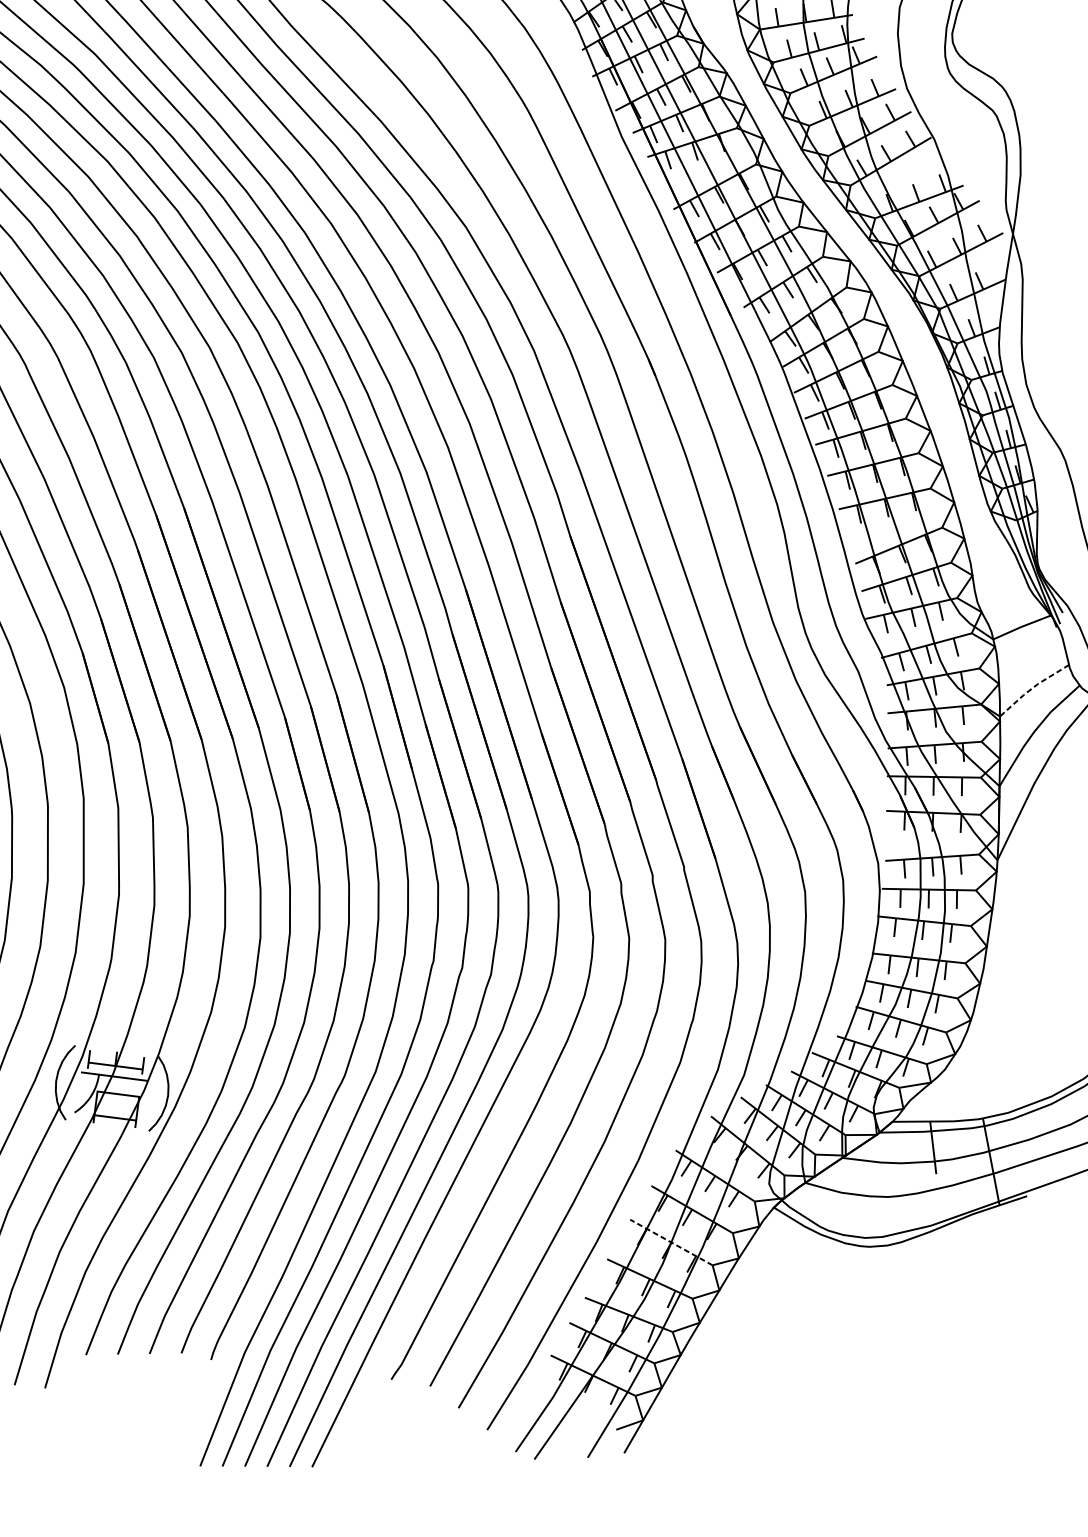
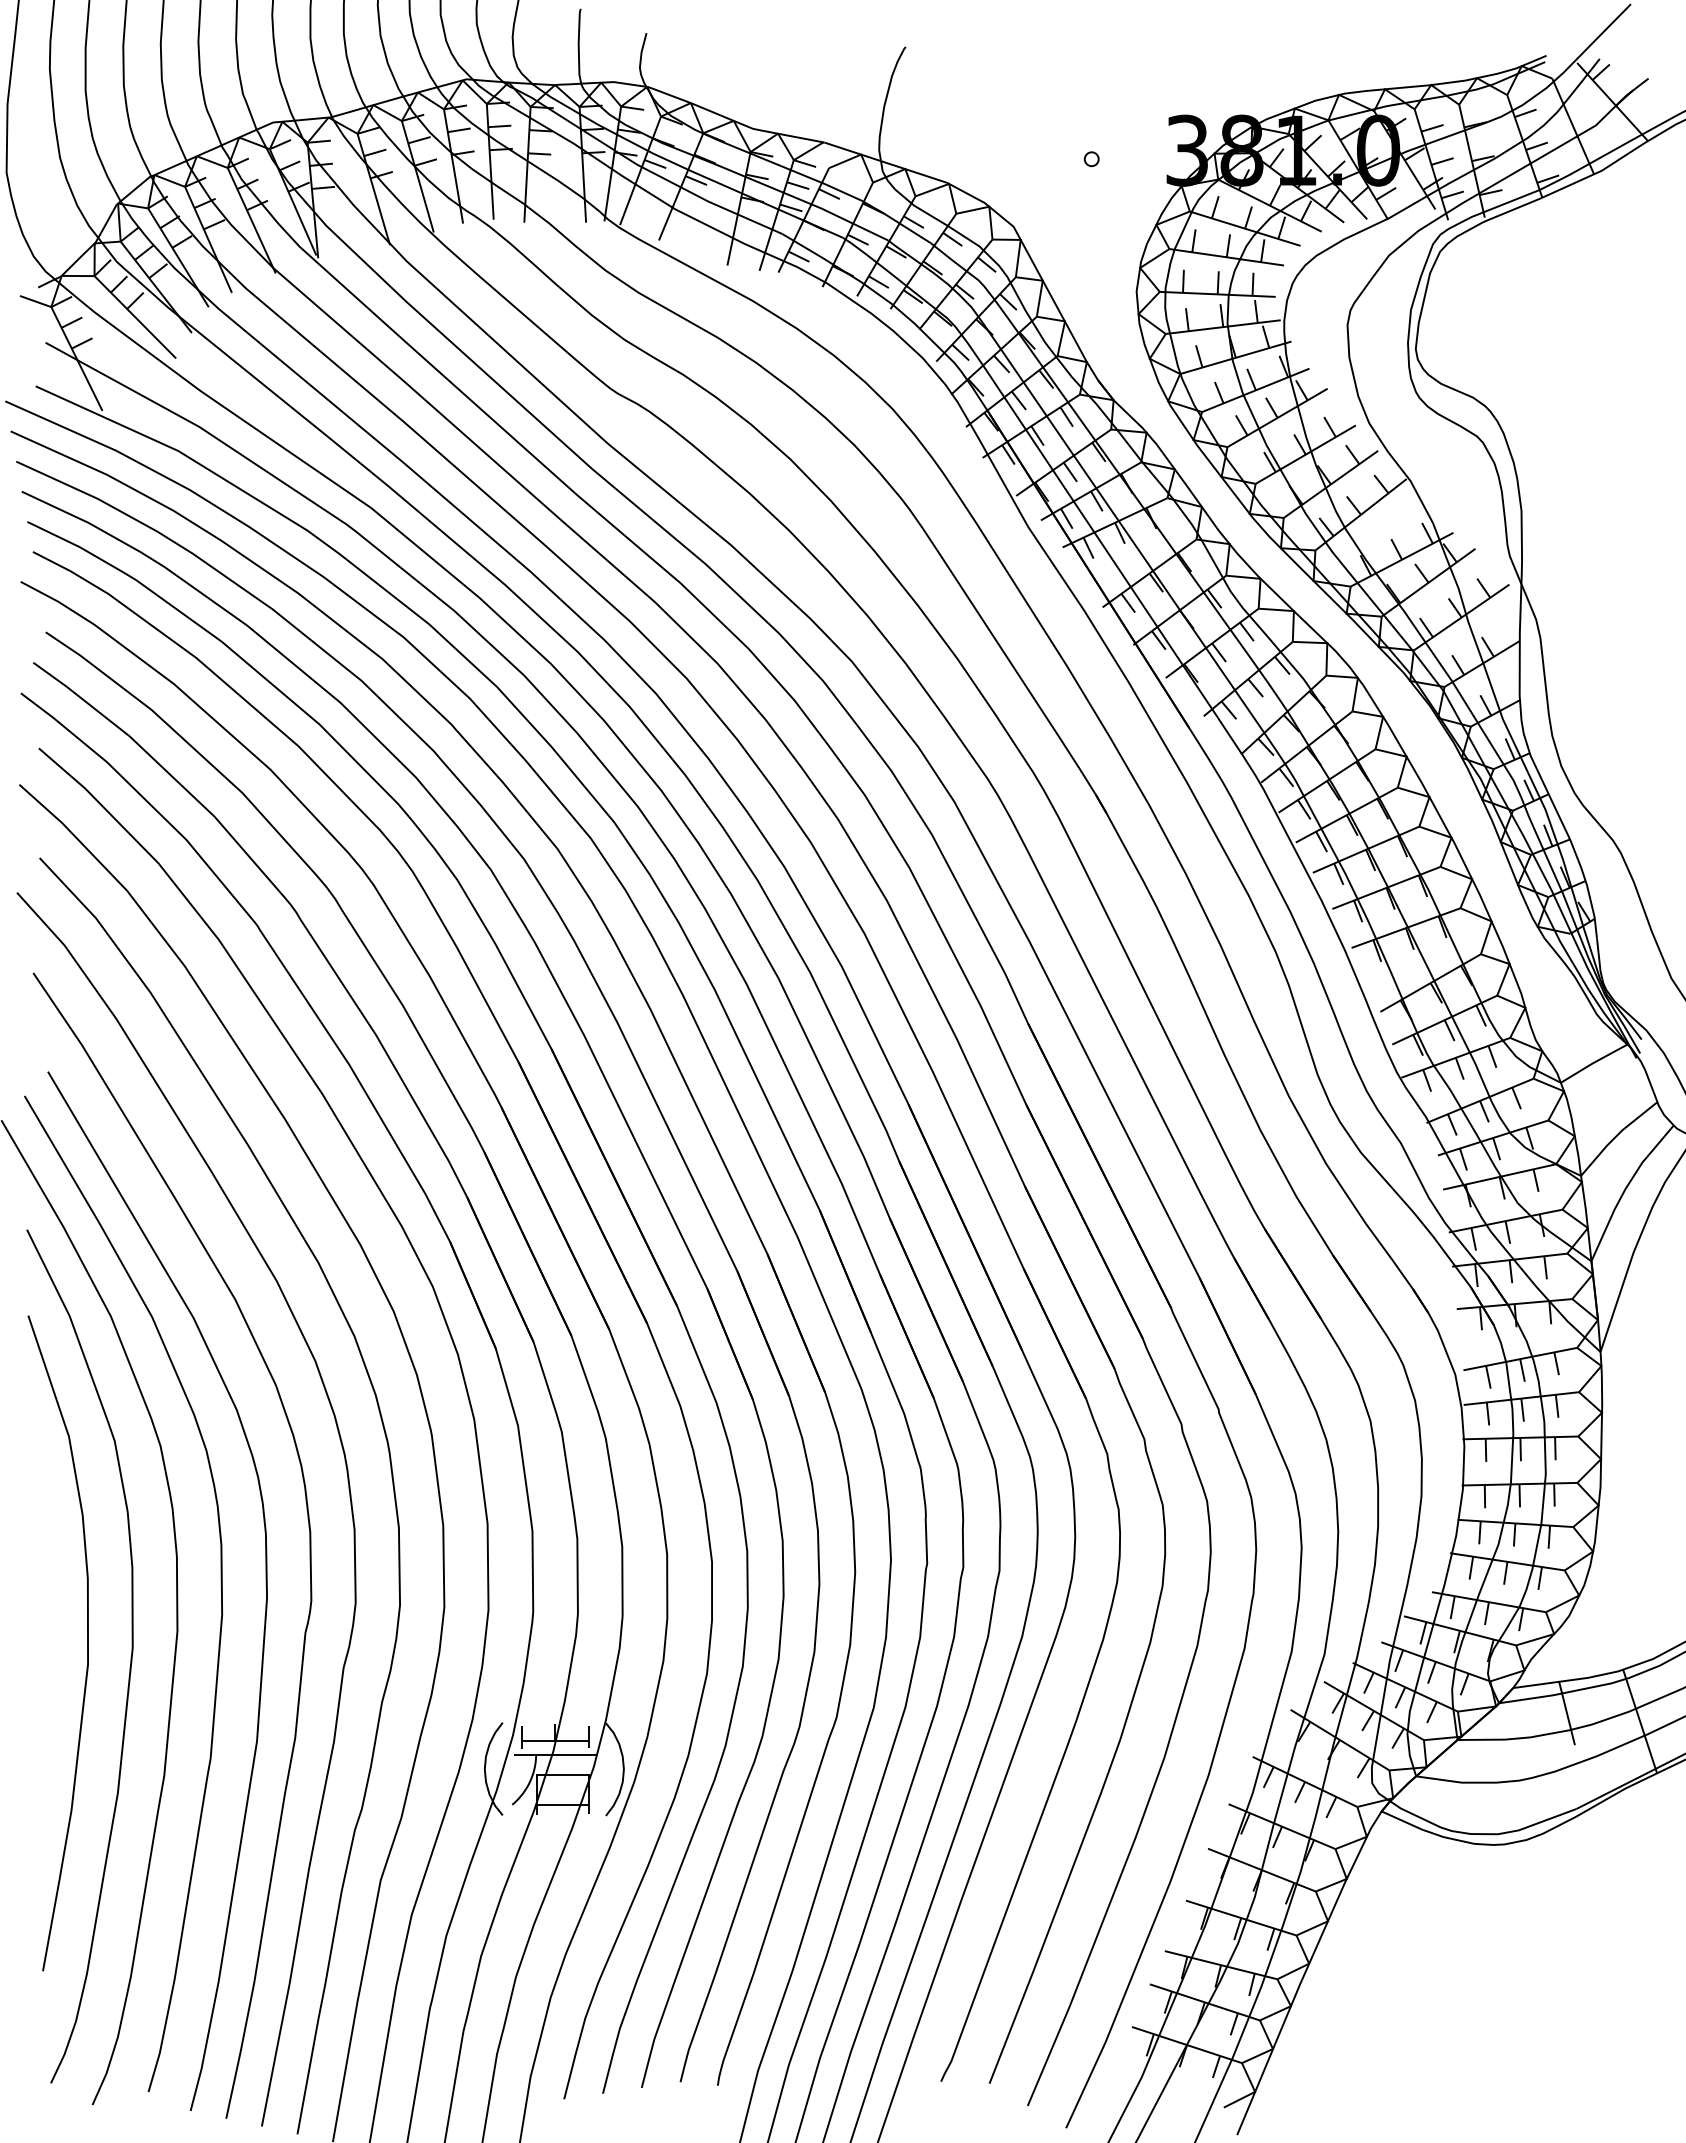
line: (1032, 688) -> (1616, 1136), dashed -> solid
line: (671, 1242) -> (1261, 1870), dashed -> solid

